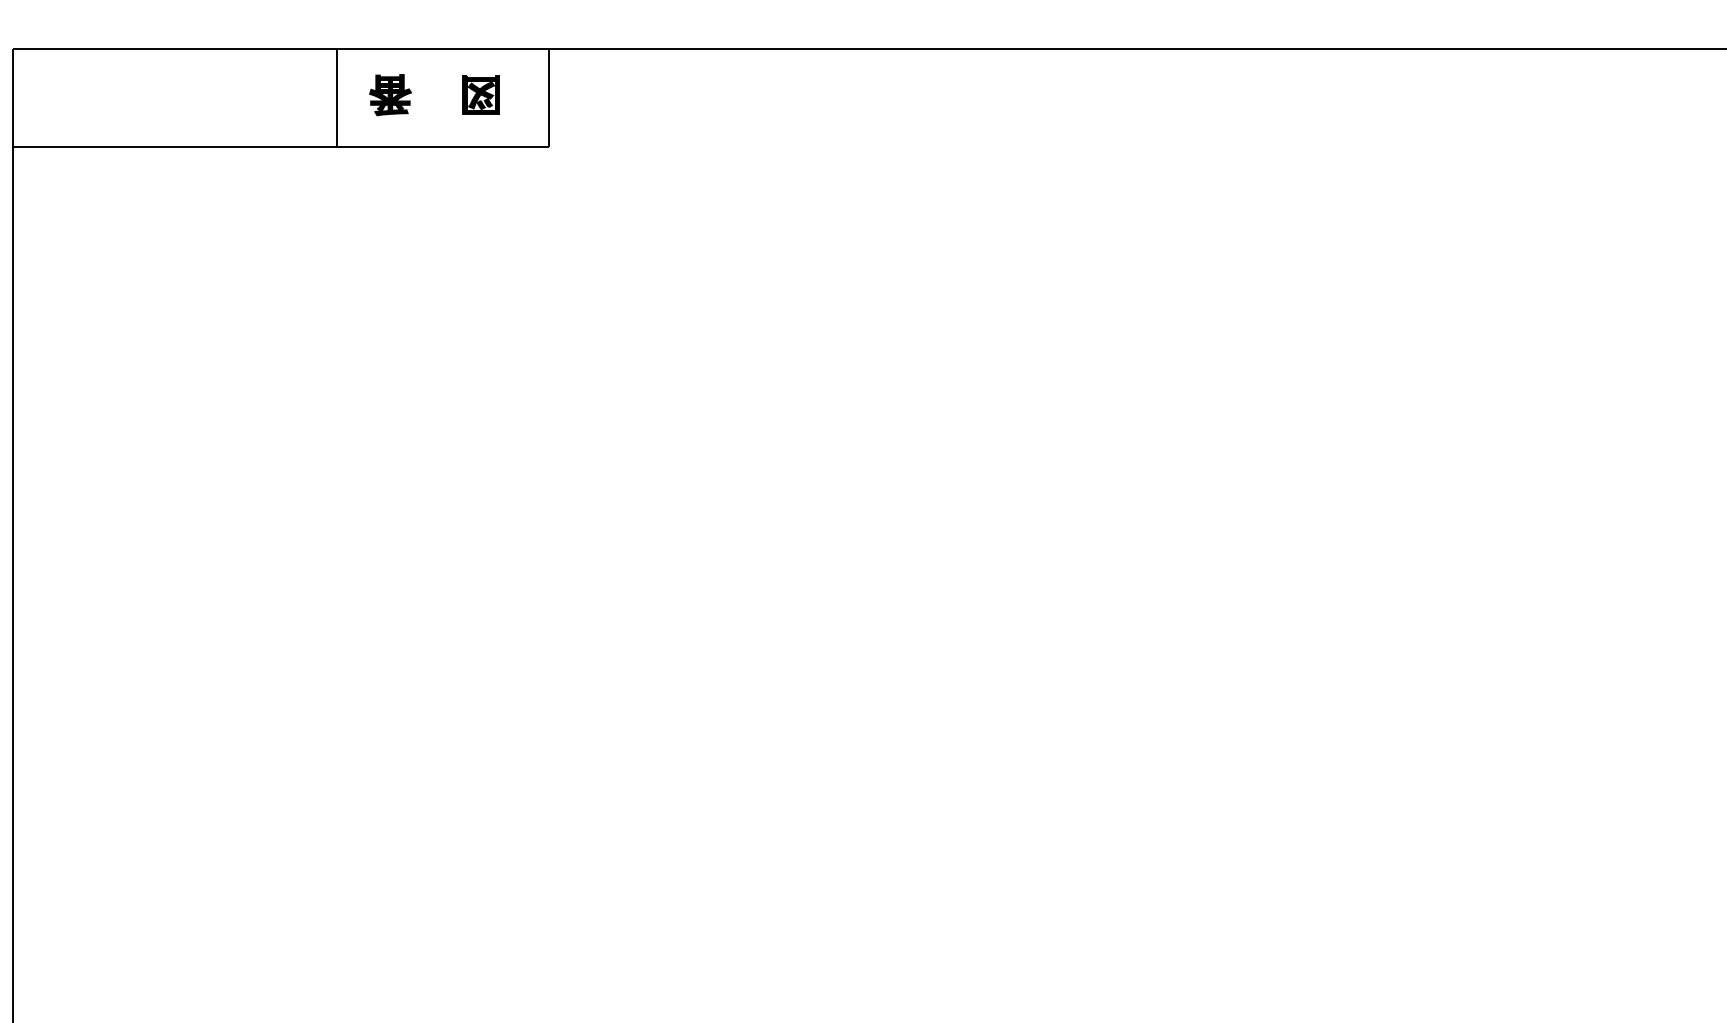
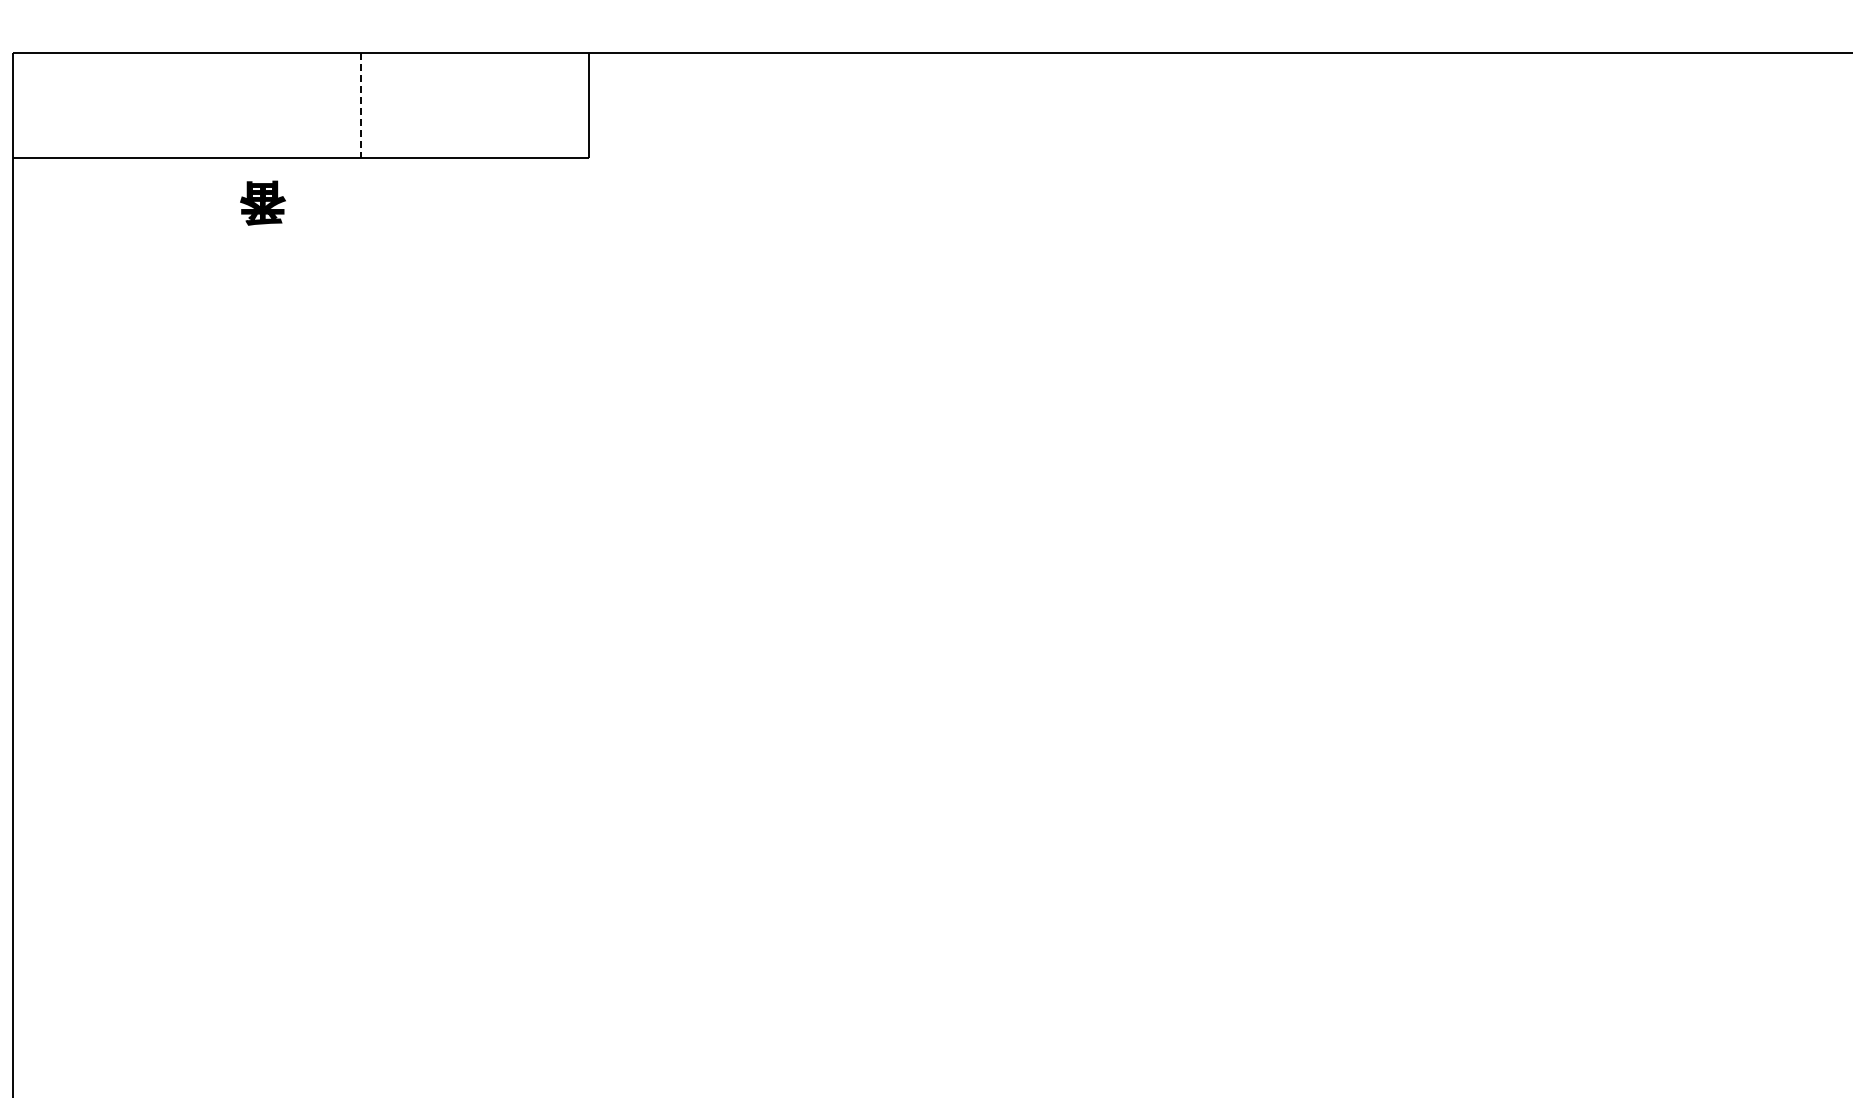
part: (390, 94) -> (262, 202), moved
part: (481, 94) -> (516, 101), removed
line: (336, 98) -> (361, 105), solid -> dashed

